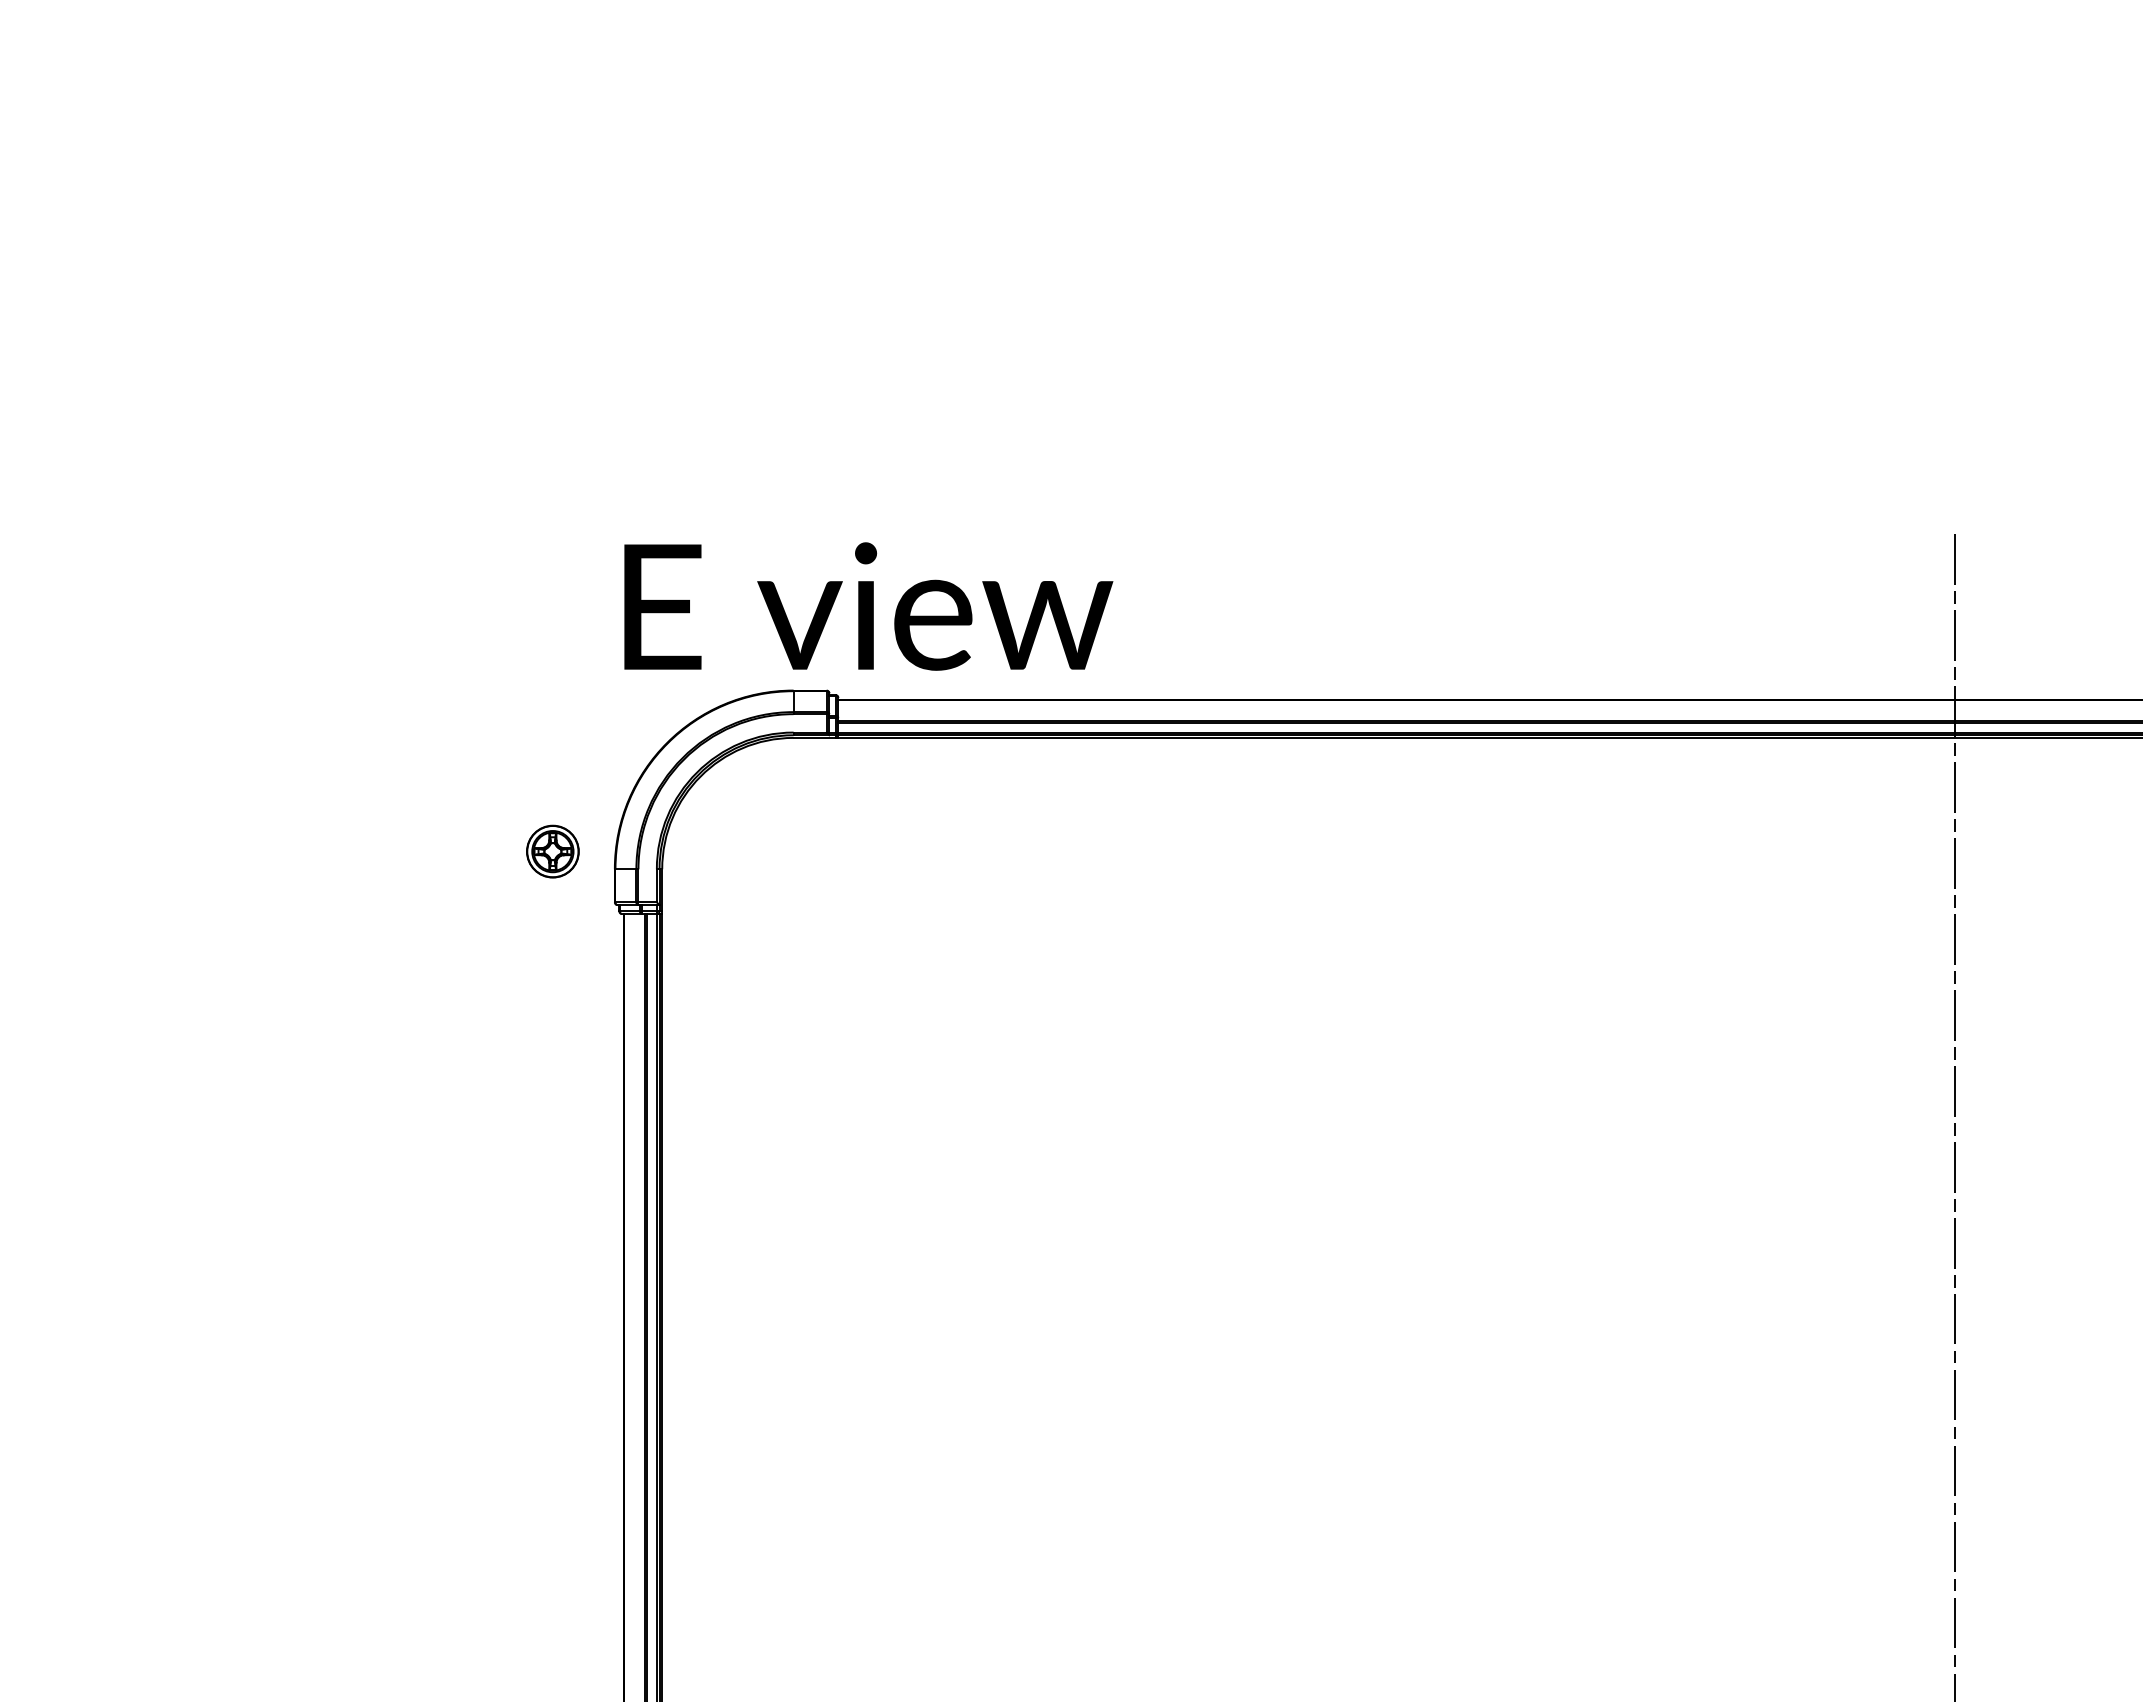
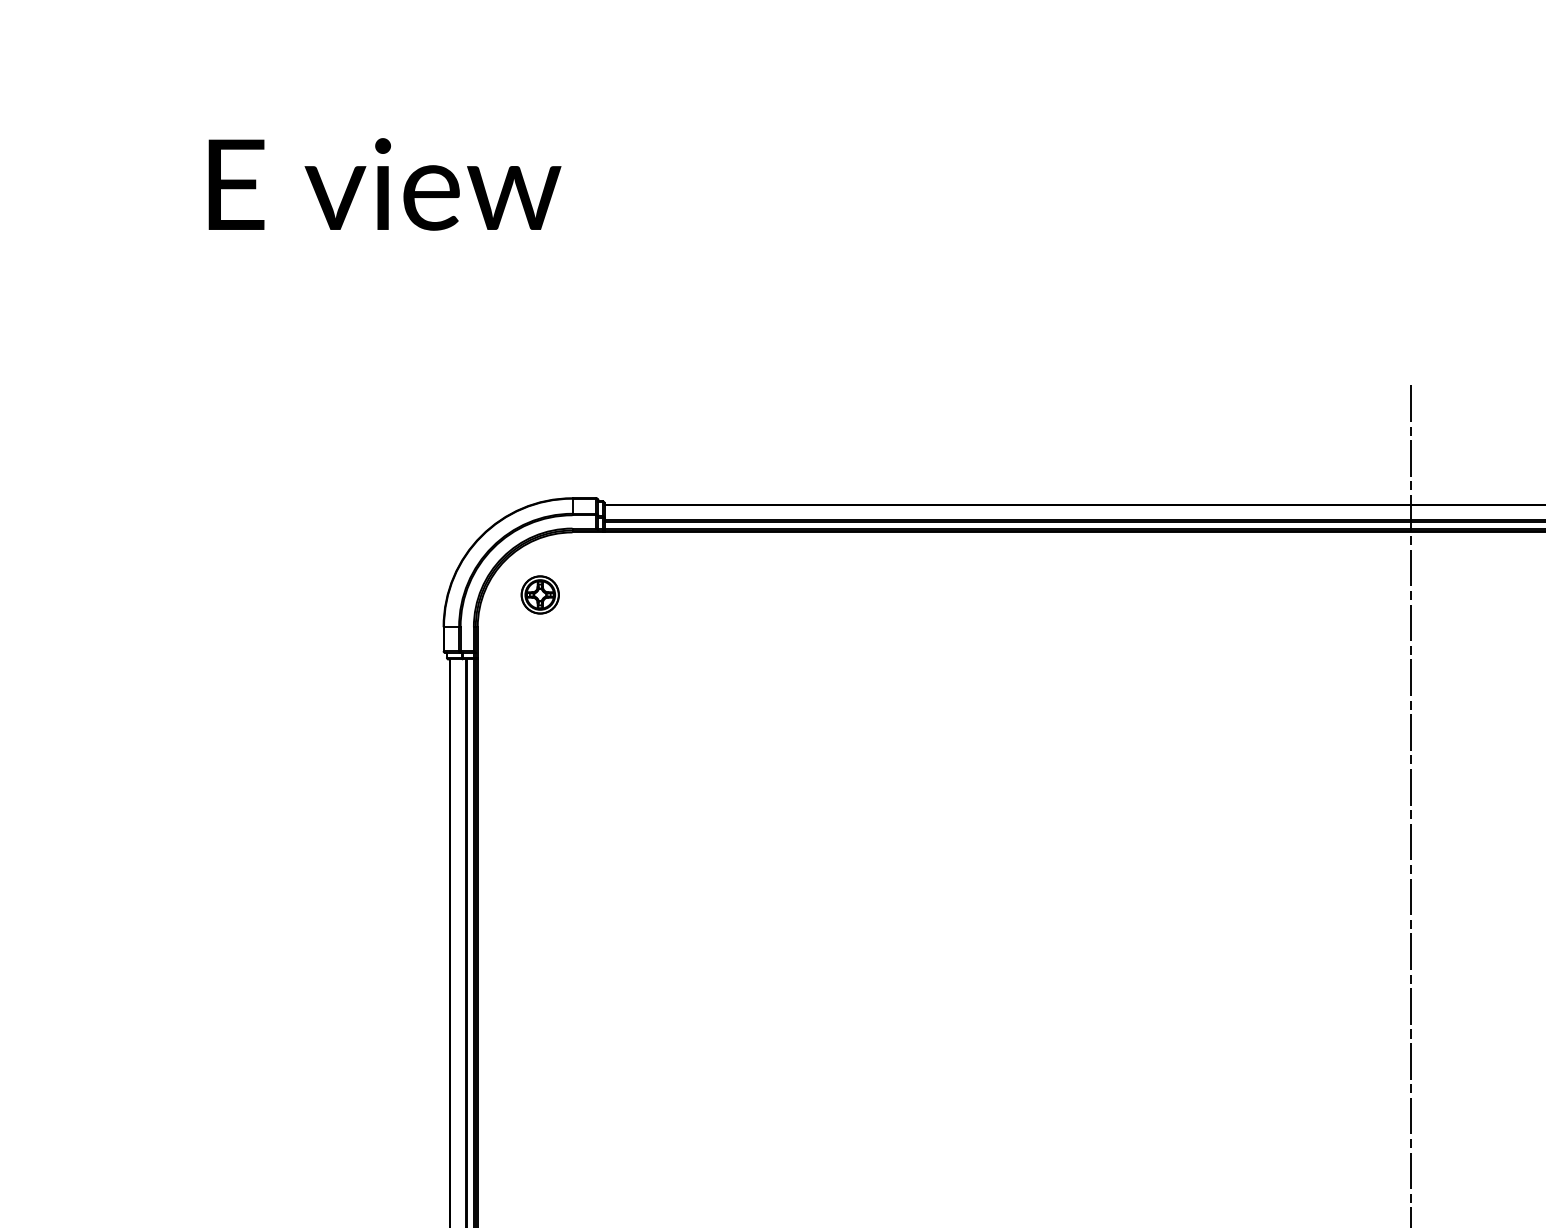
text: (868, 606) -> (384, 184), moved
part: (552, 851) -> (539, 594), moved

